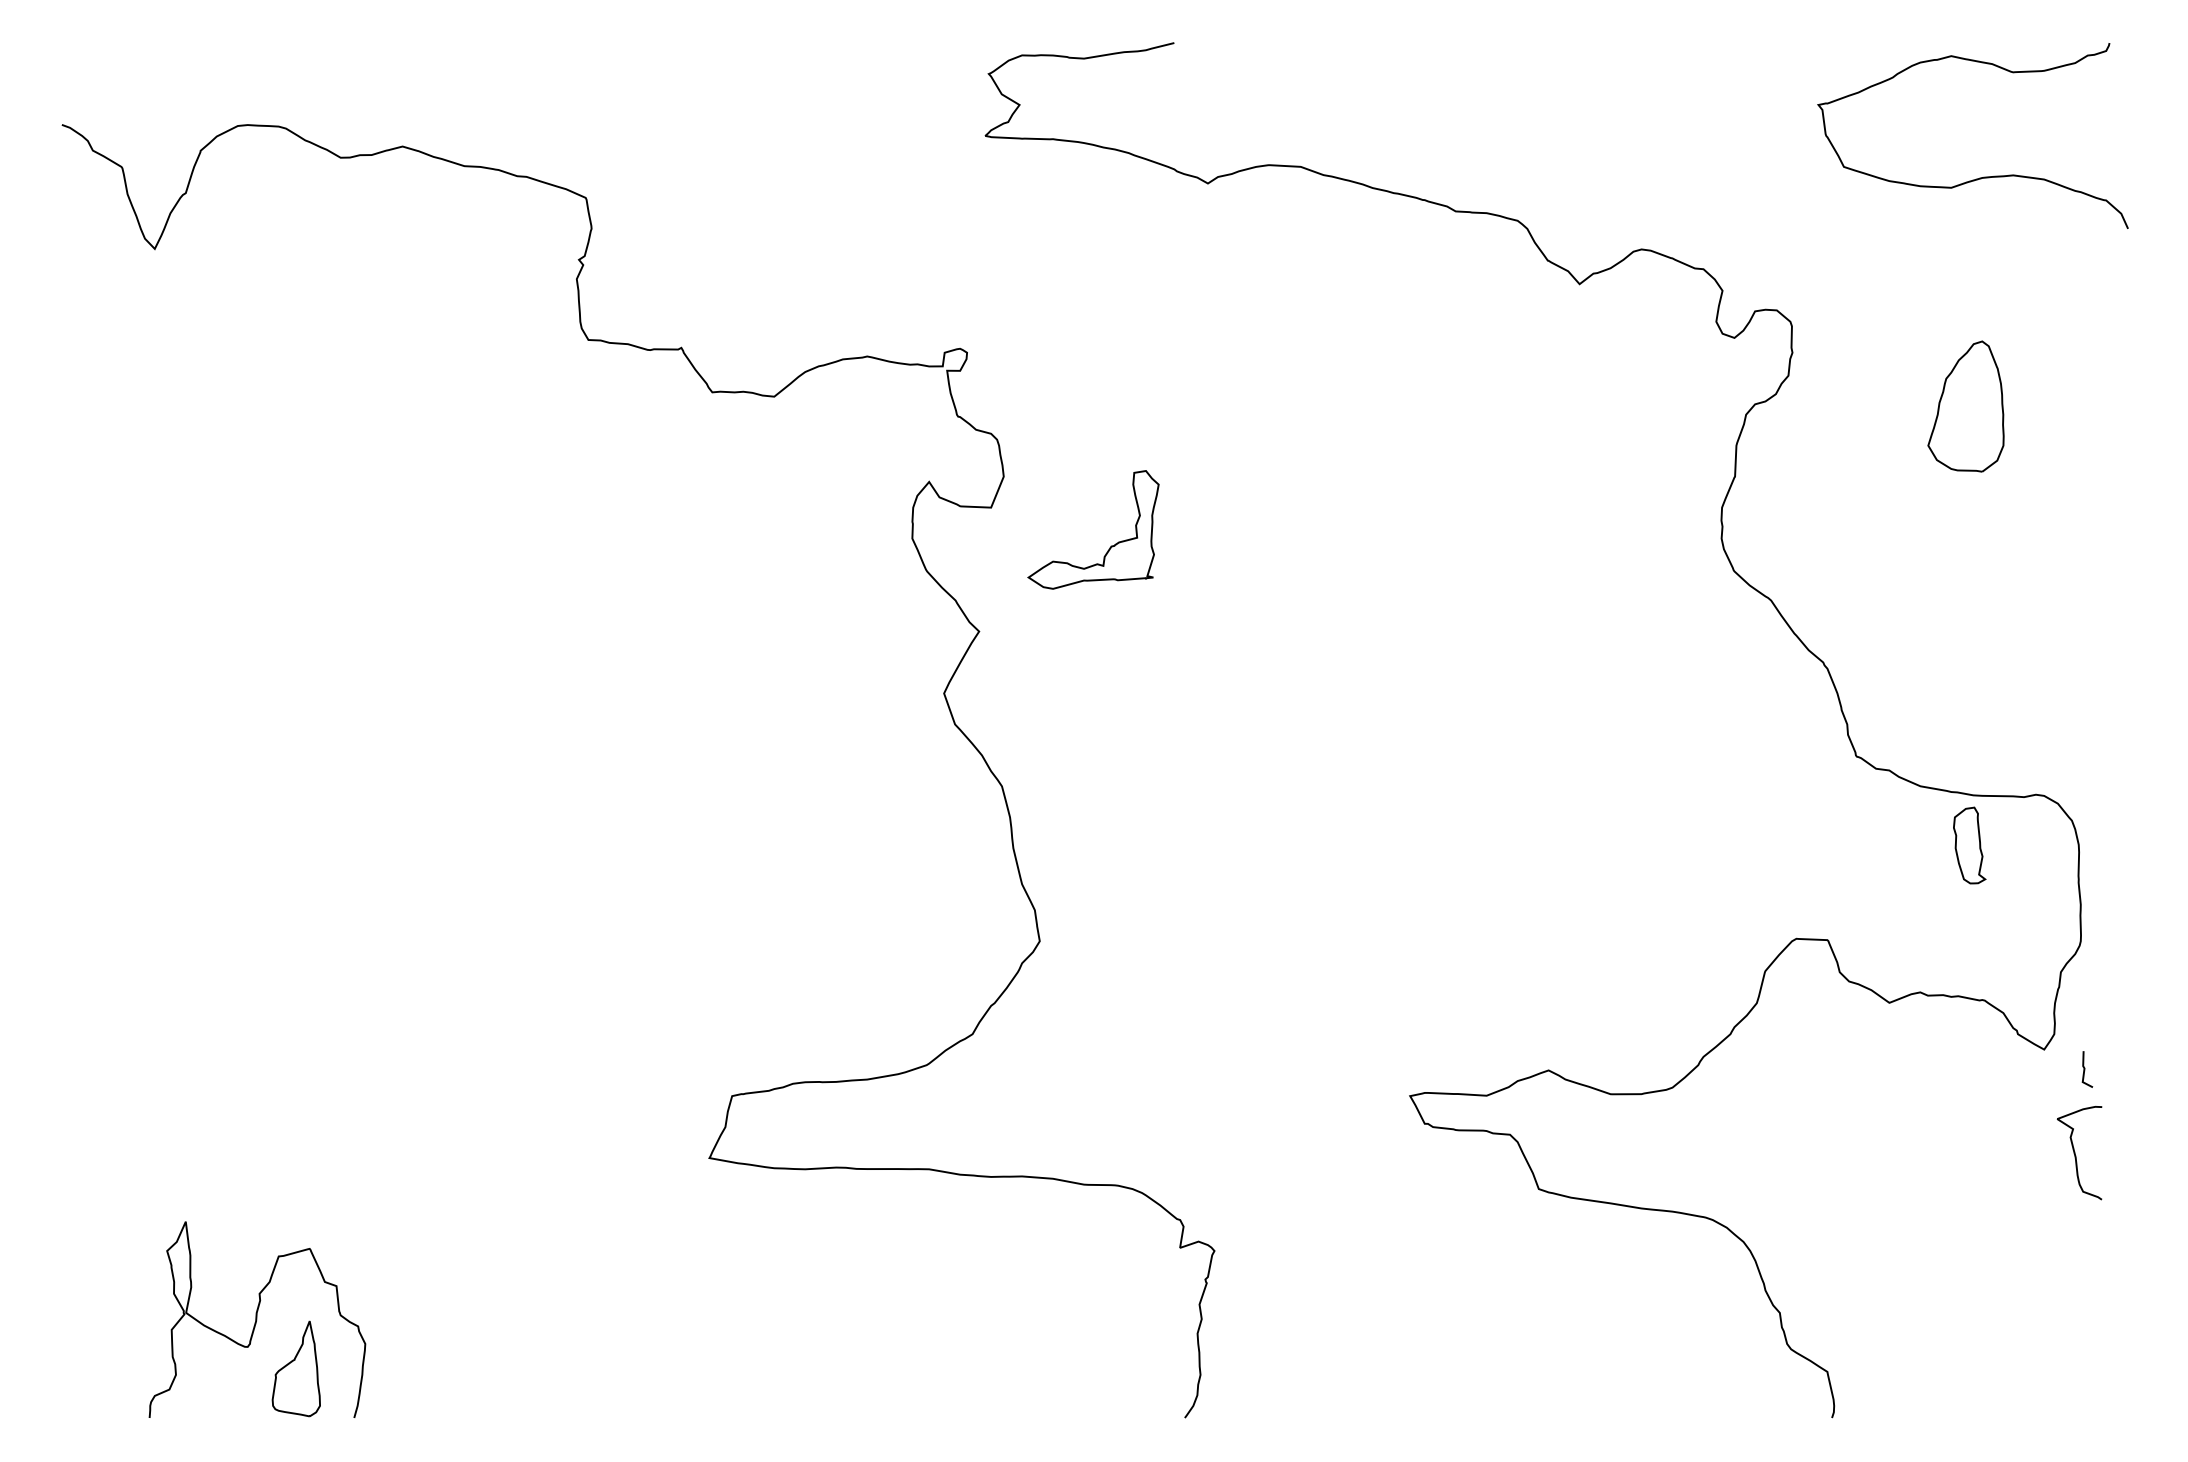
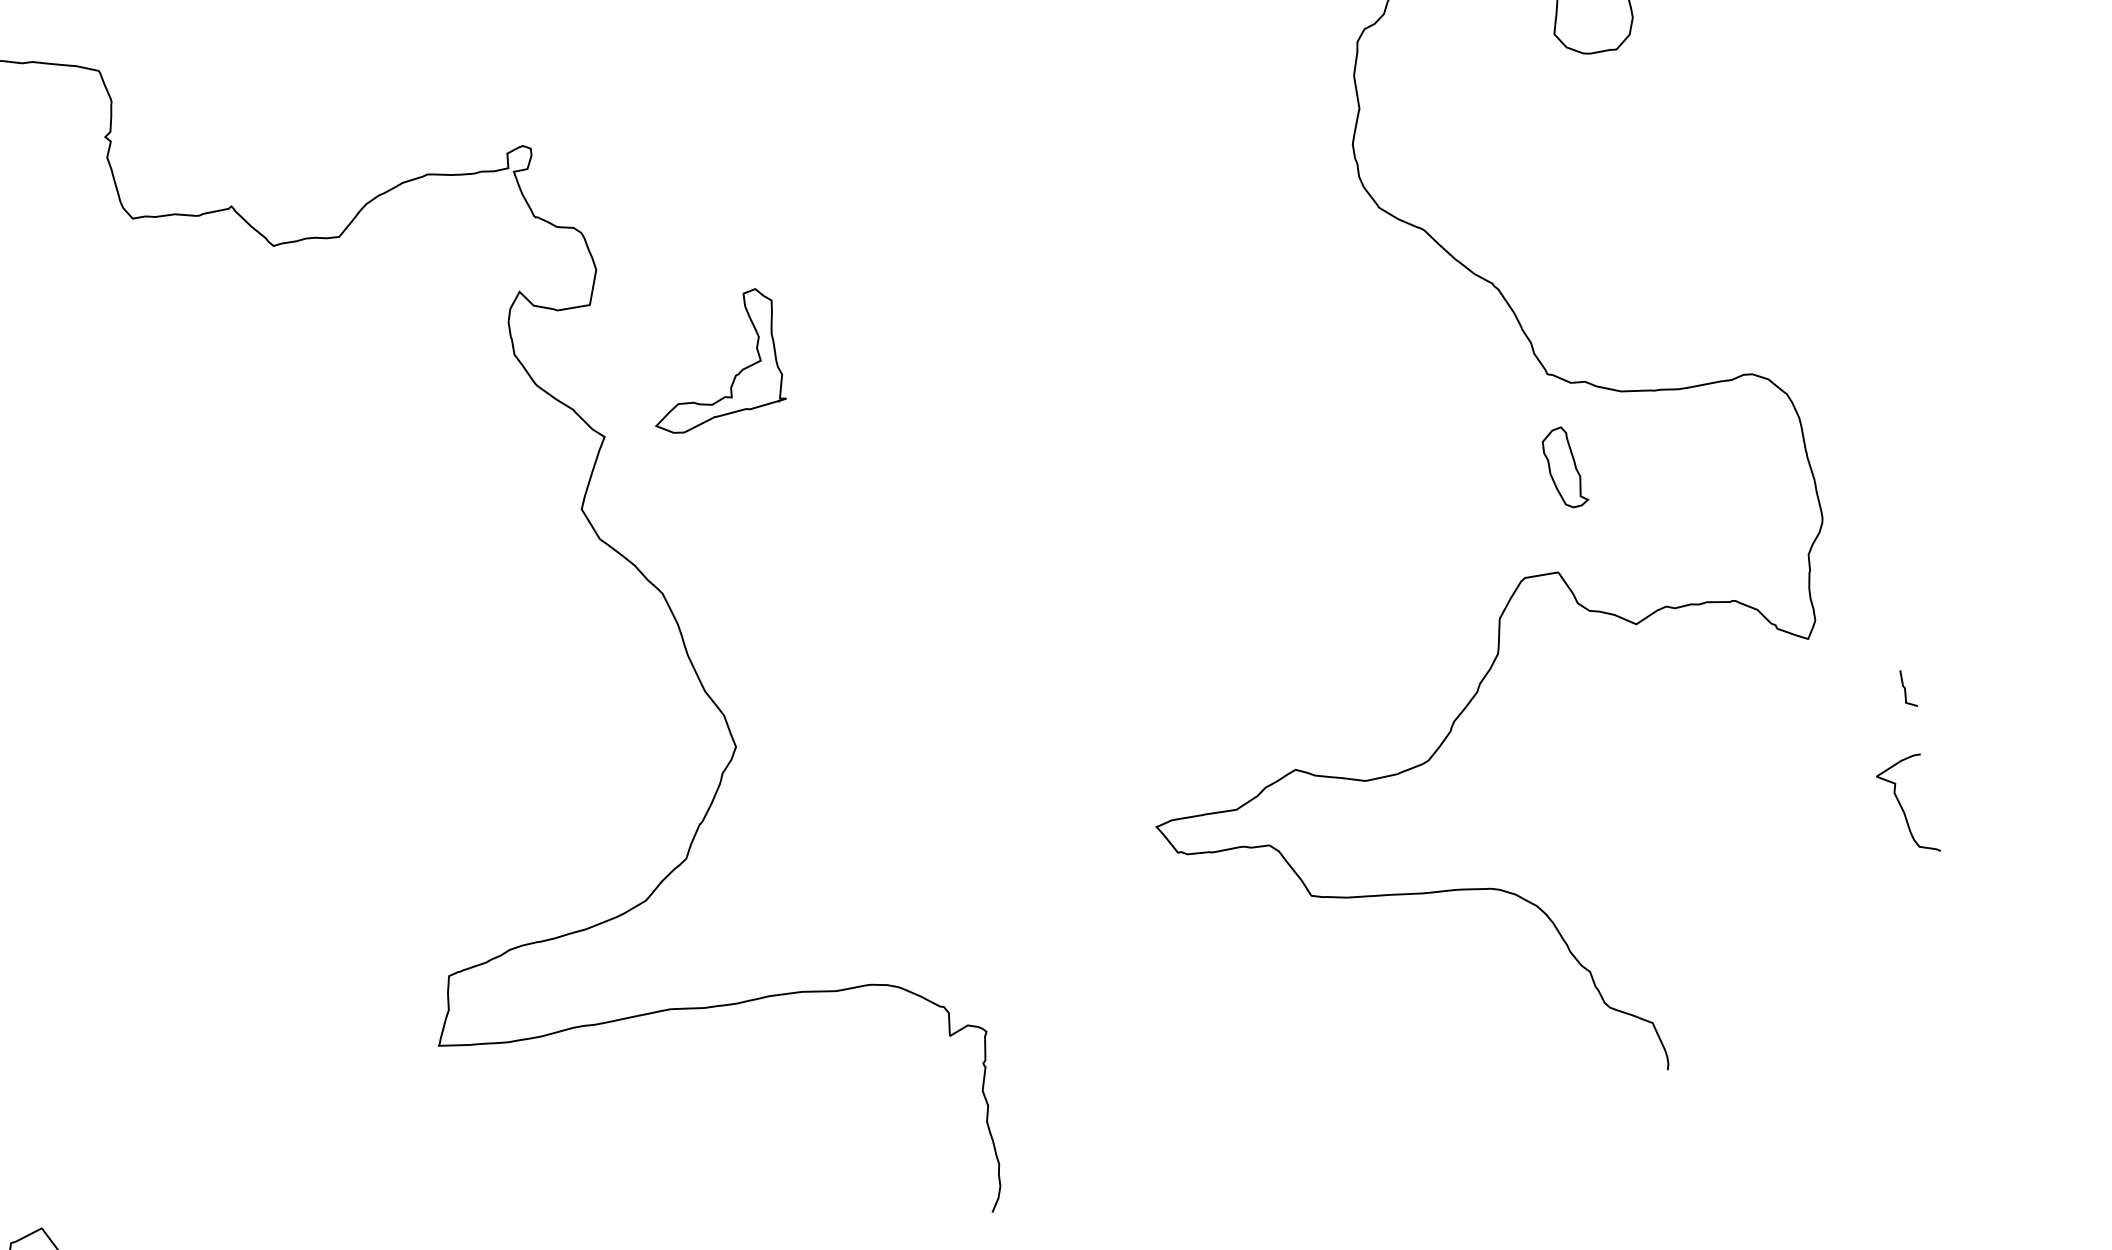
part: (1110, 546) -> (734, 375), moved
part: (1969, 845) -> (1564, 467), moved
line: (2085, 1069) -> (1906, 689), moved
curve: (2076, 1155) -> (1904, 810), moved

